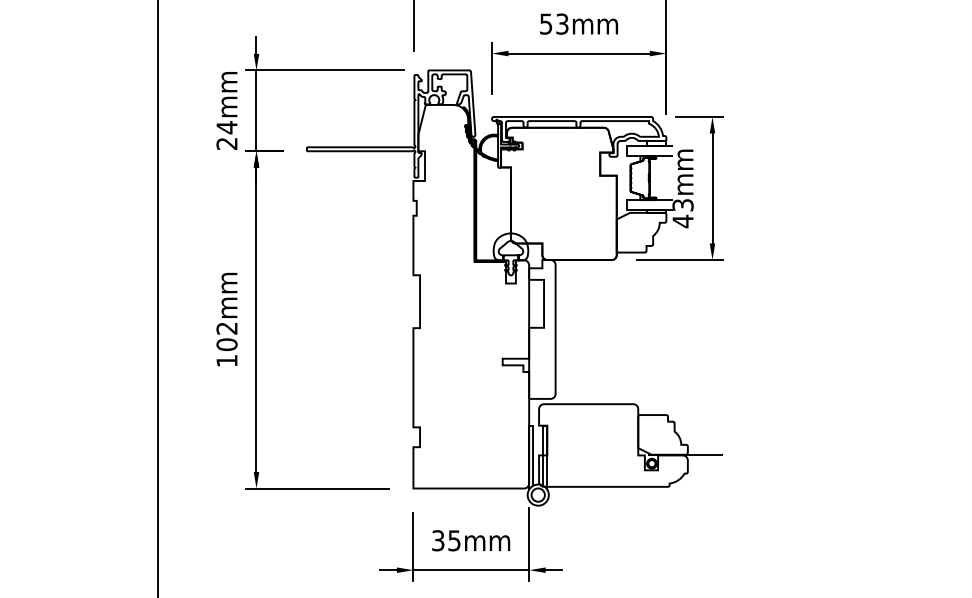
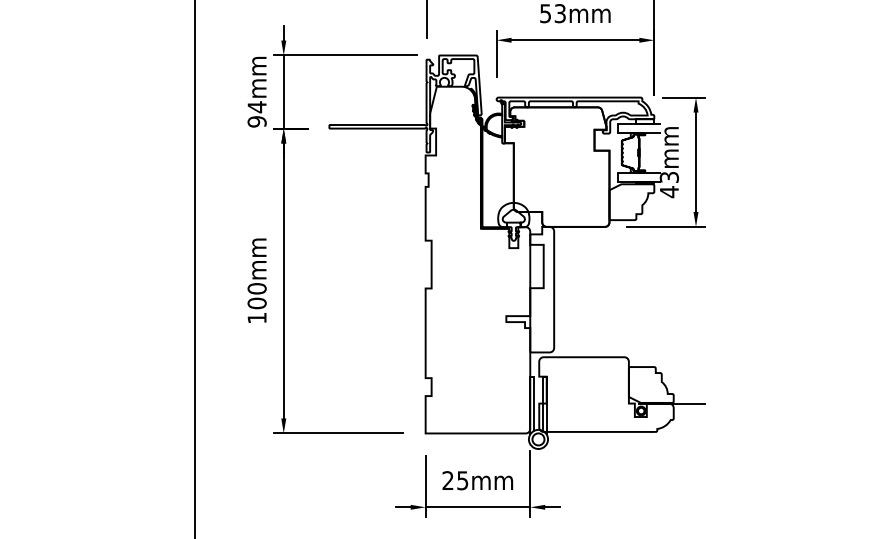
text: (226, 143) -> (256, 121), 24mm -> 94mm
text: (226, 328) -> (256, 288), 102mm -> 100mm
text: (438, 540) -> (448, 480), 35mm -> 25mm

